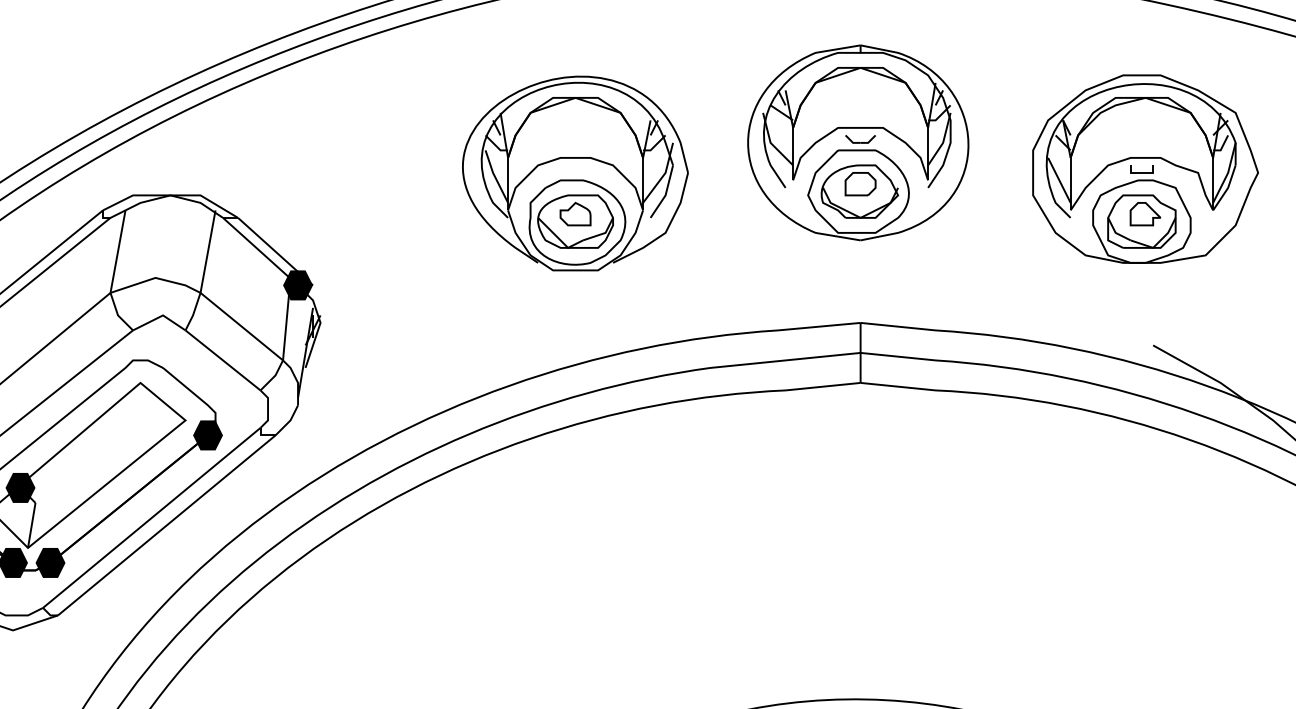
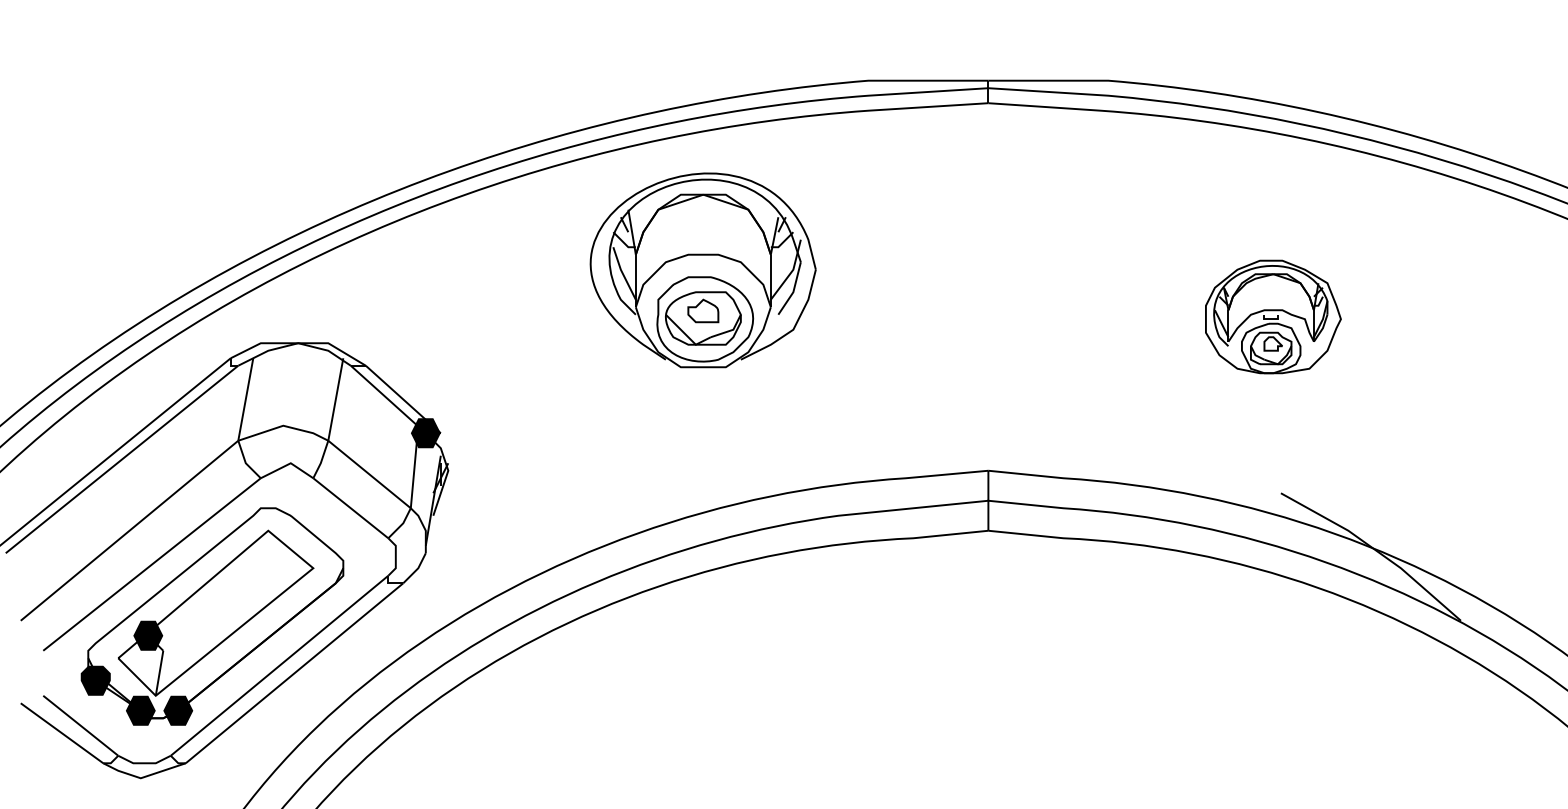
part: (858, 142) -> (986, 290), removed
part: (1145, 168) -> (1273, 316), size x0.6
part: (574, 173) -> (702, 270), moved
fill: (207, 435) -> (335, 583), removed

